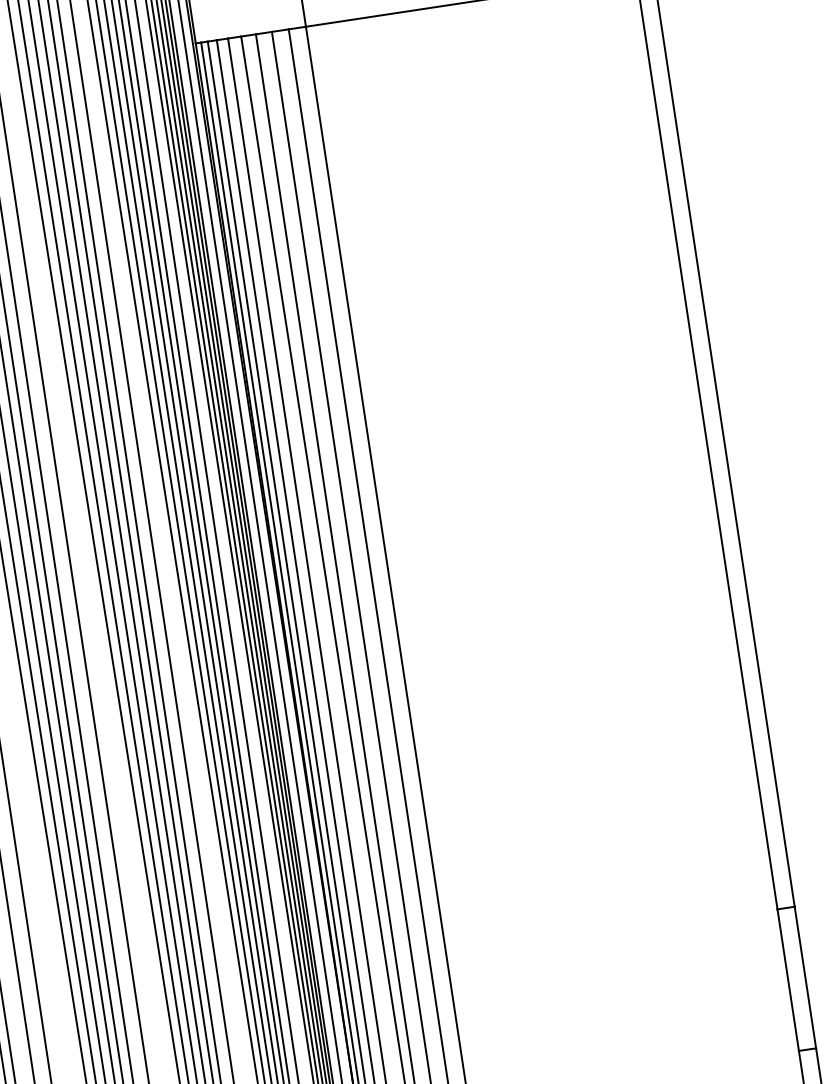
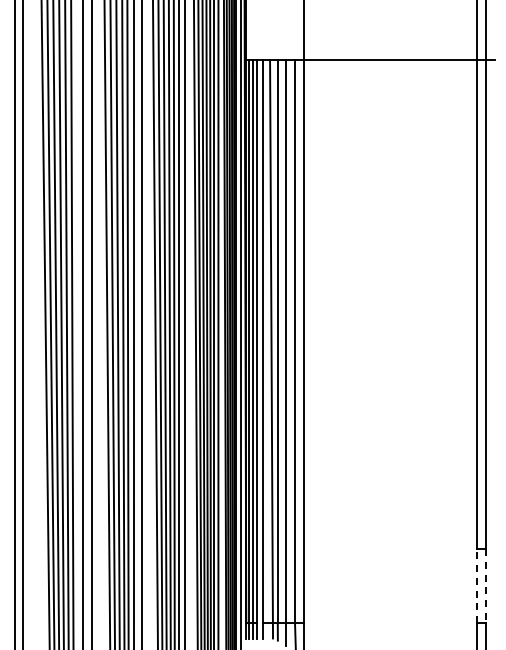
line: (788, 978) -> (477, 585), solid -> dashed
line: (805, 978) -> (486, 586), solid -> dashed

